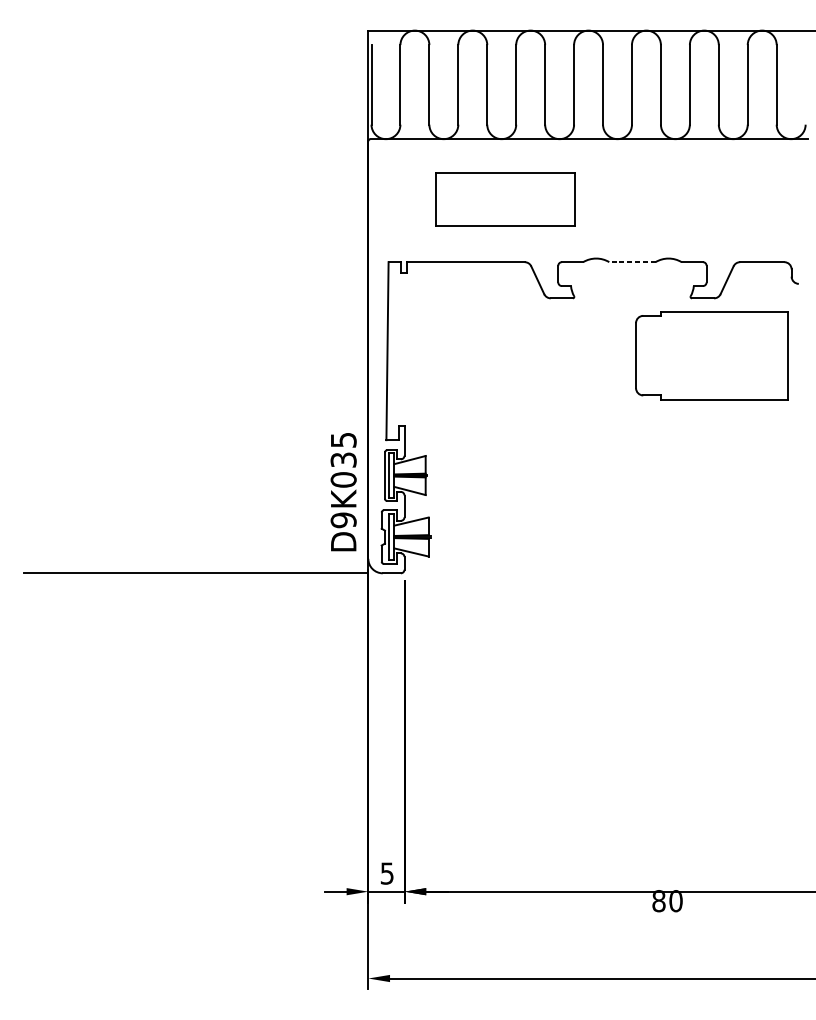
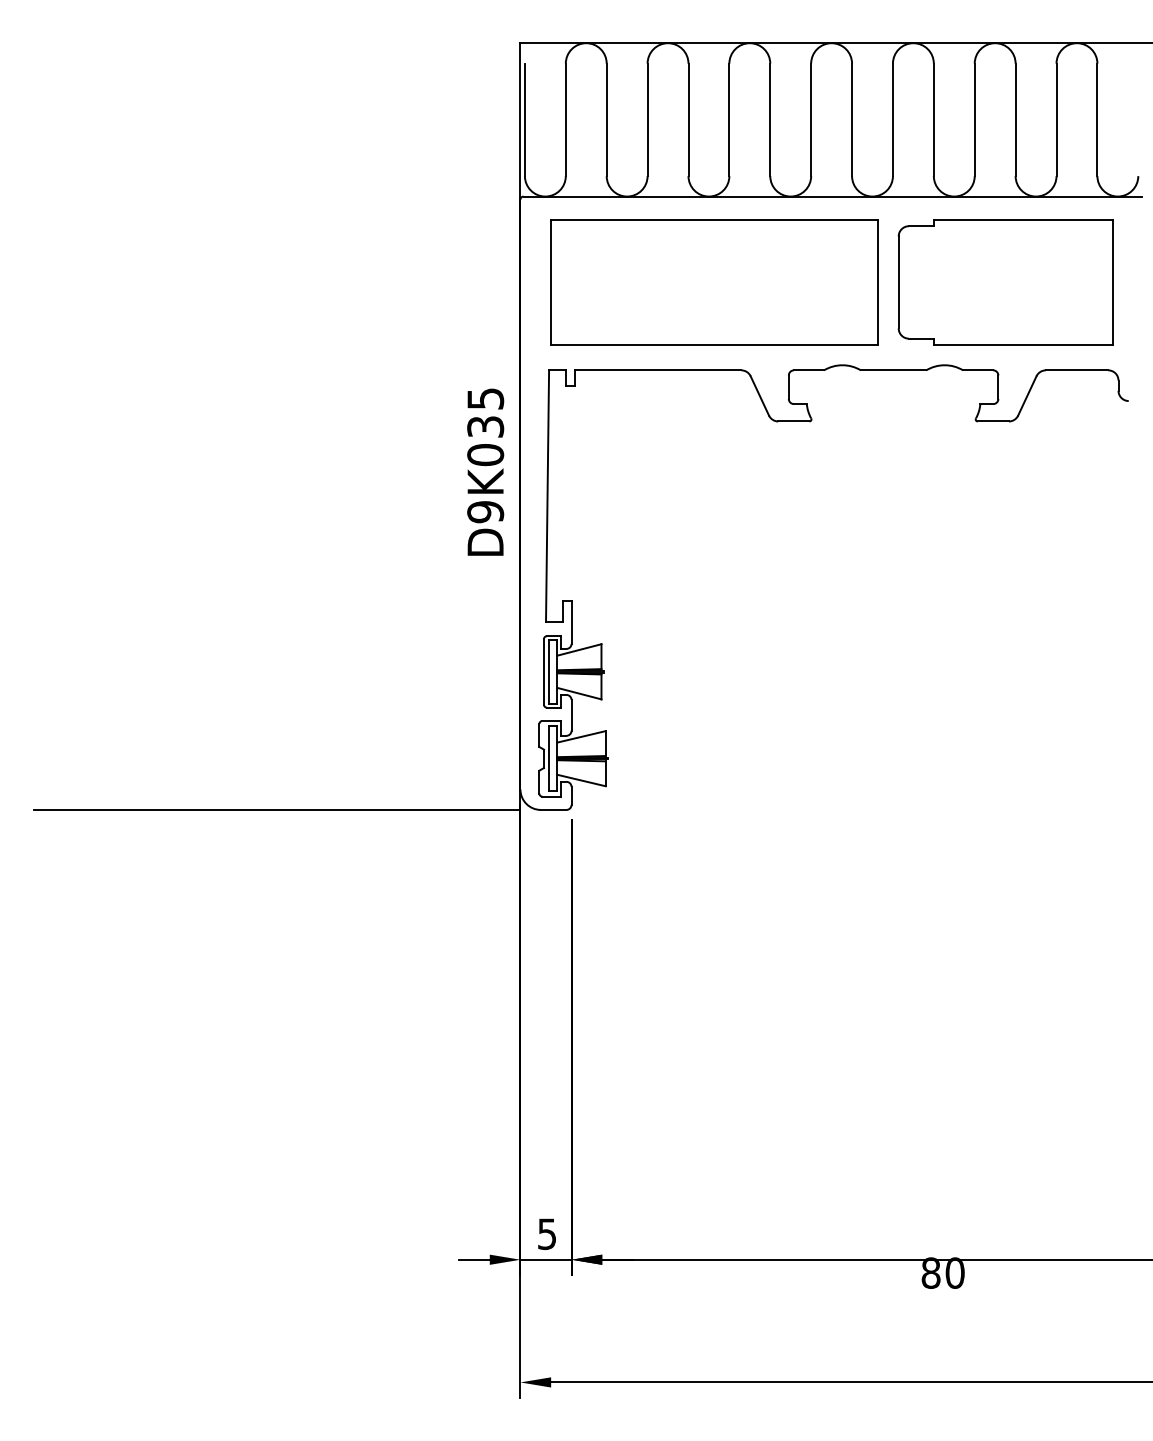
part: (505, 199) -> (714, 282), size x1.67
line: (632, 262) -> (893, 370), dashed -> solid
part: (711, 355) -> (1005, 282), moved
text: (343, 491) -> (485, 471), moved

